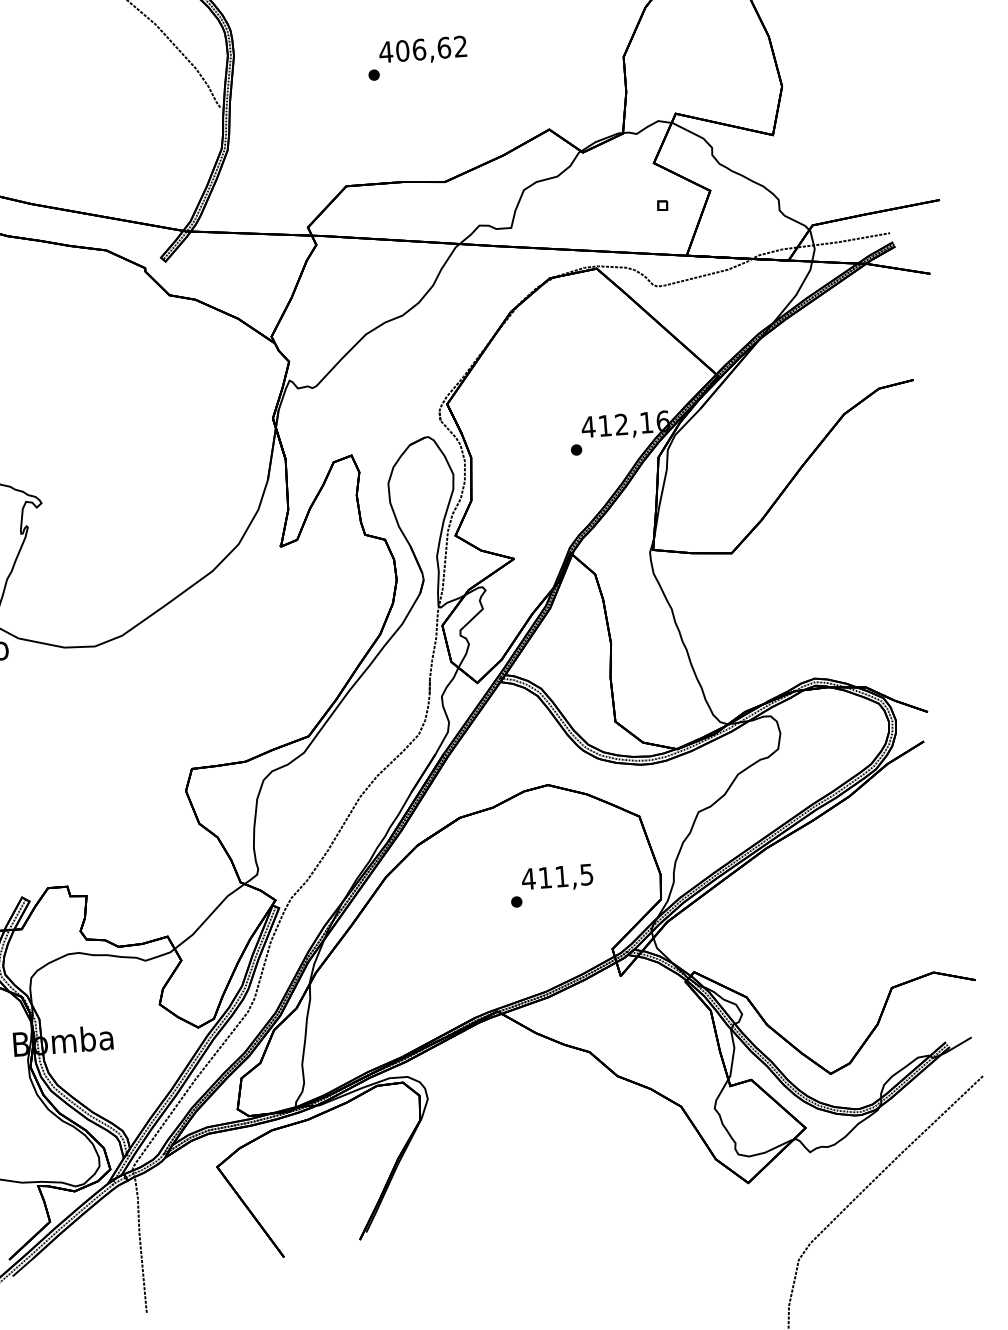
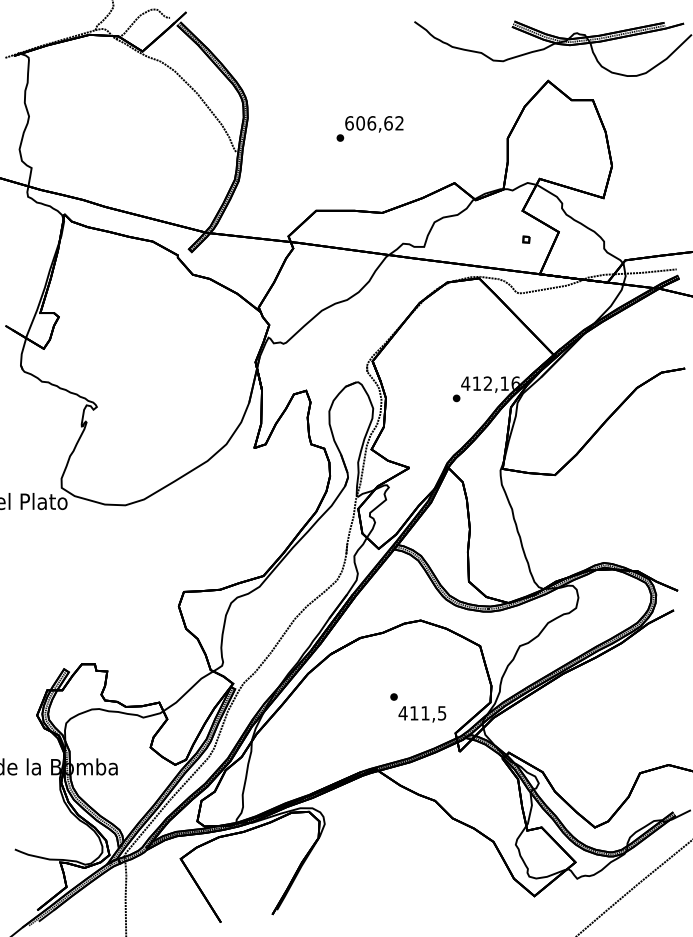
text: (386, 52) -> (349, 123), 406,62 -> 606,62
text: (557, 878) -> (422, 714), moved

